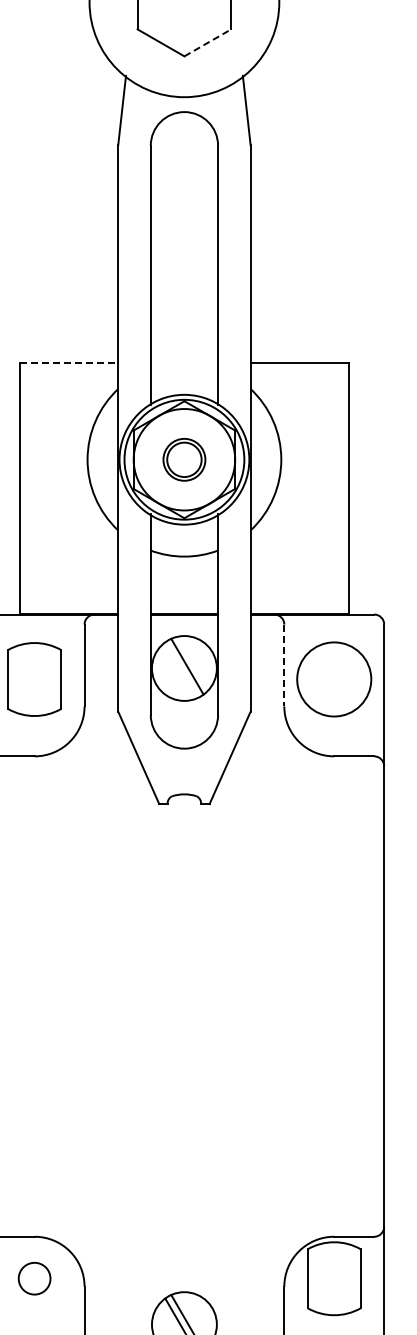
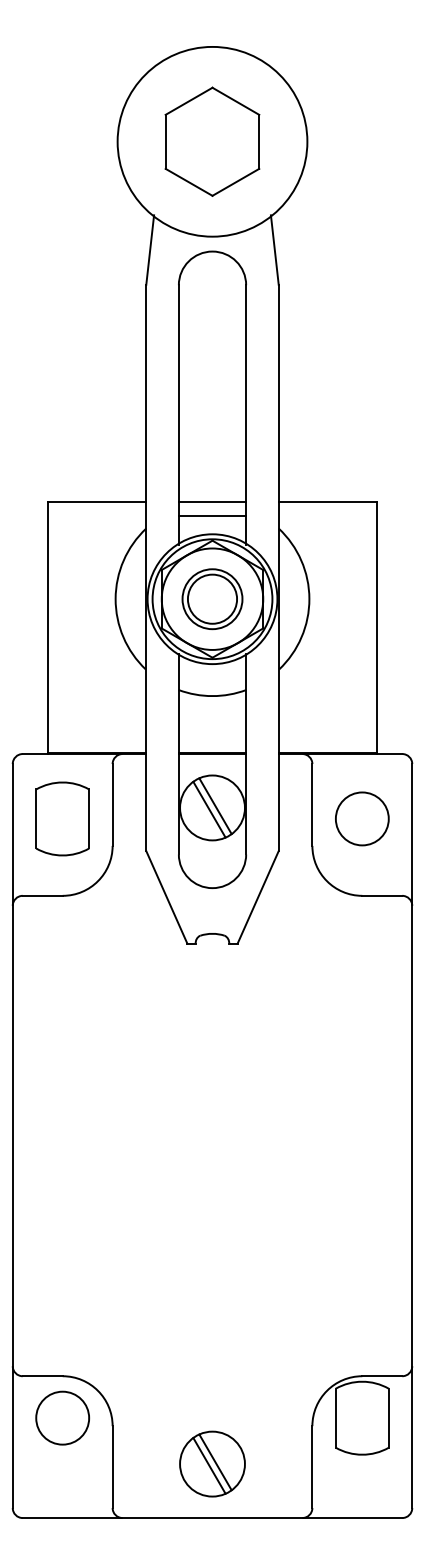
line: (207, 43) -> (235, 182), dashed -> solid
line: (69, 363) -> (97, 502), dashed -> solid
line: (184, 363) -> (212, 502), added
line: (184, 377) -> (212, 516), added
part: (184, 460) -> (212, 599), size x1.43
line: (284, 665) -> (312, 804), dashed -> solid
line: (181, 670) -> (209, 809), added
circle: (333, 679) -> (361, 818), size x0.71
circle: (34, 1278) -> (62, 1417), size x1.67

